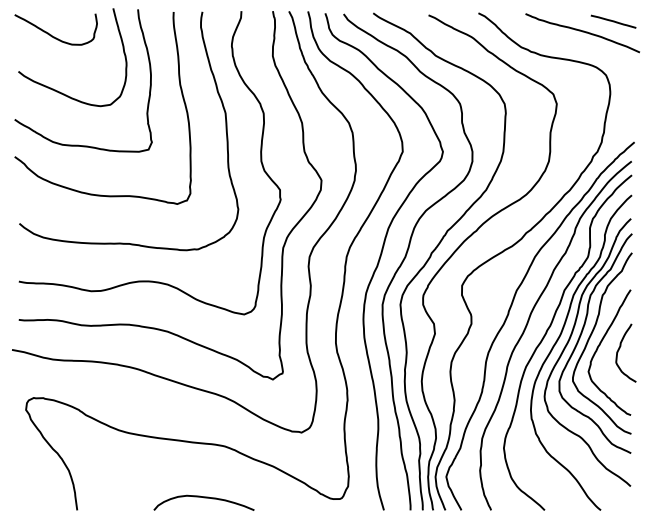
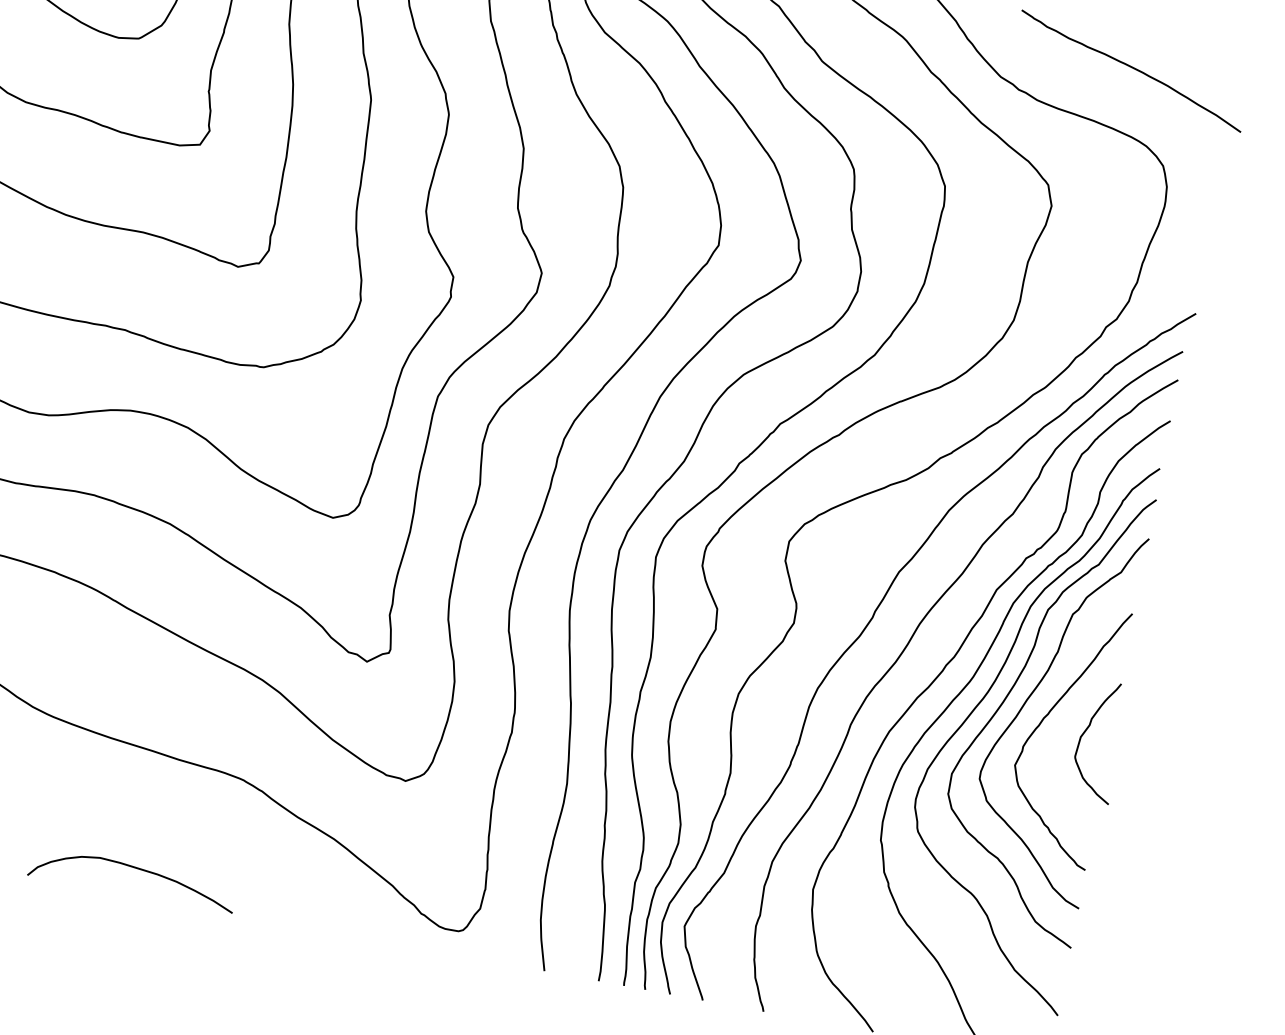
line: (613, 21) -> (1198, 58), removed
curve: (203, 498) -> (133, 869), moved

